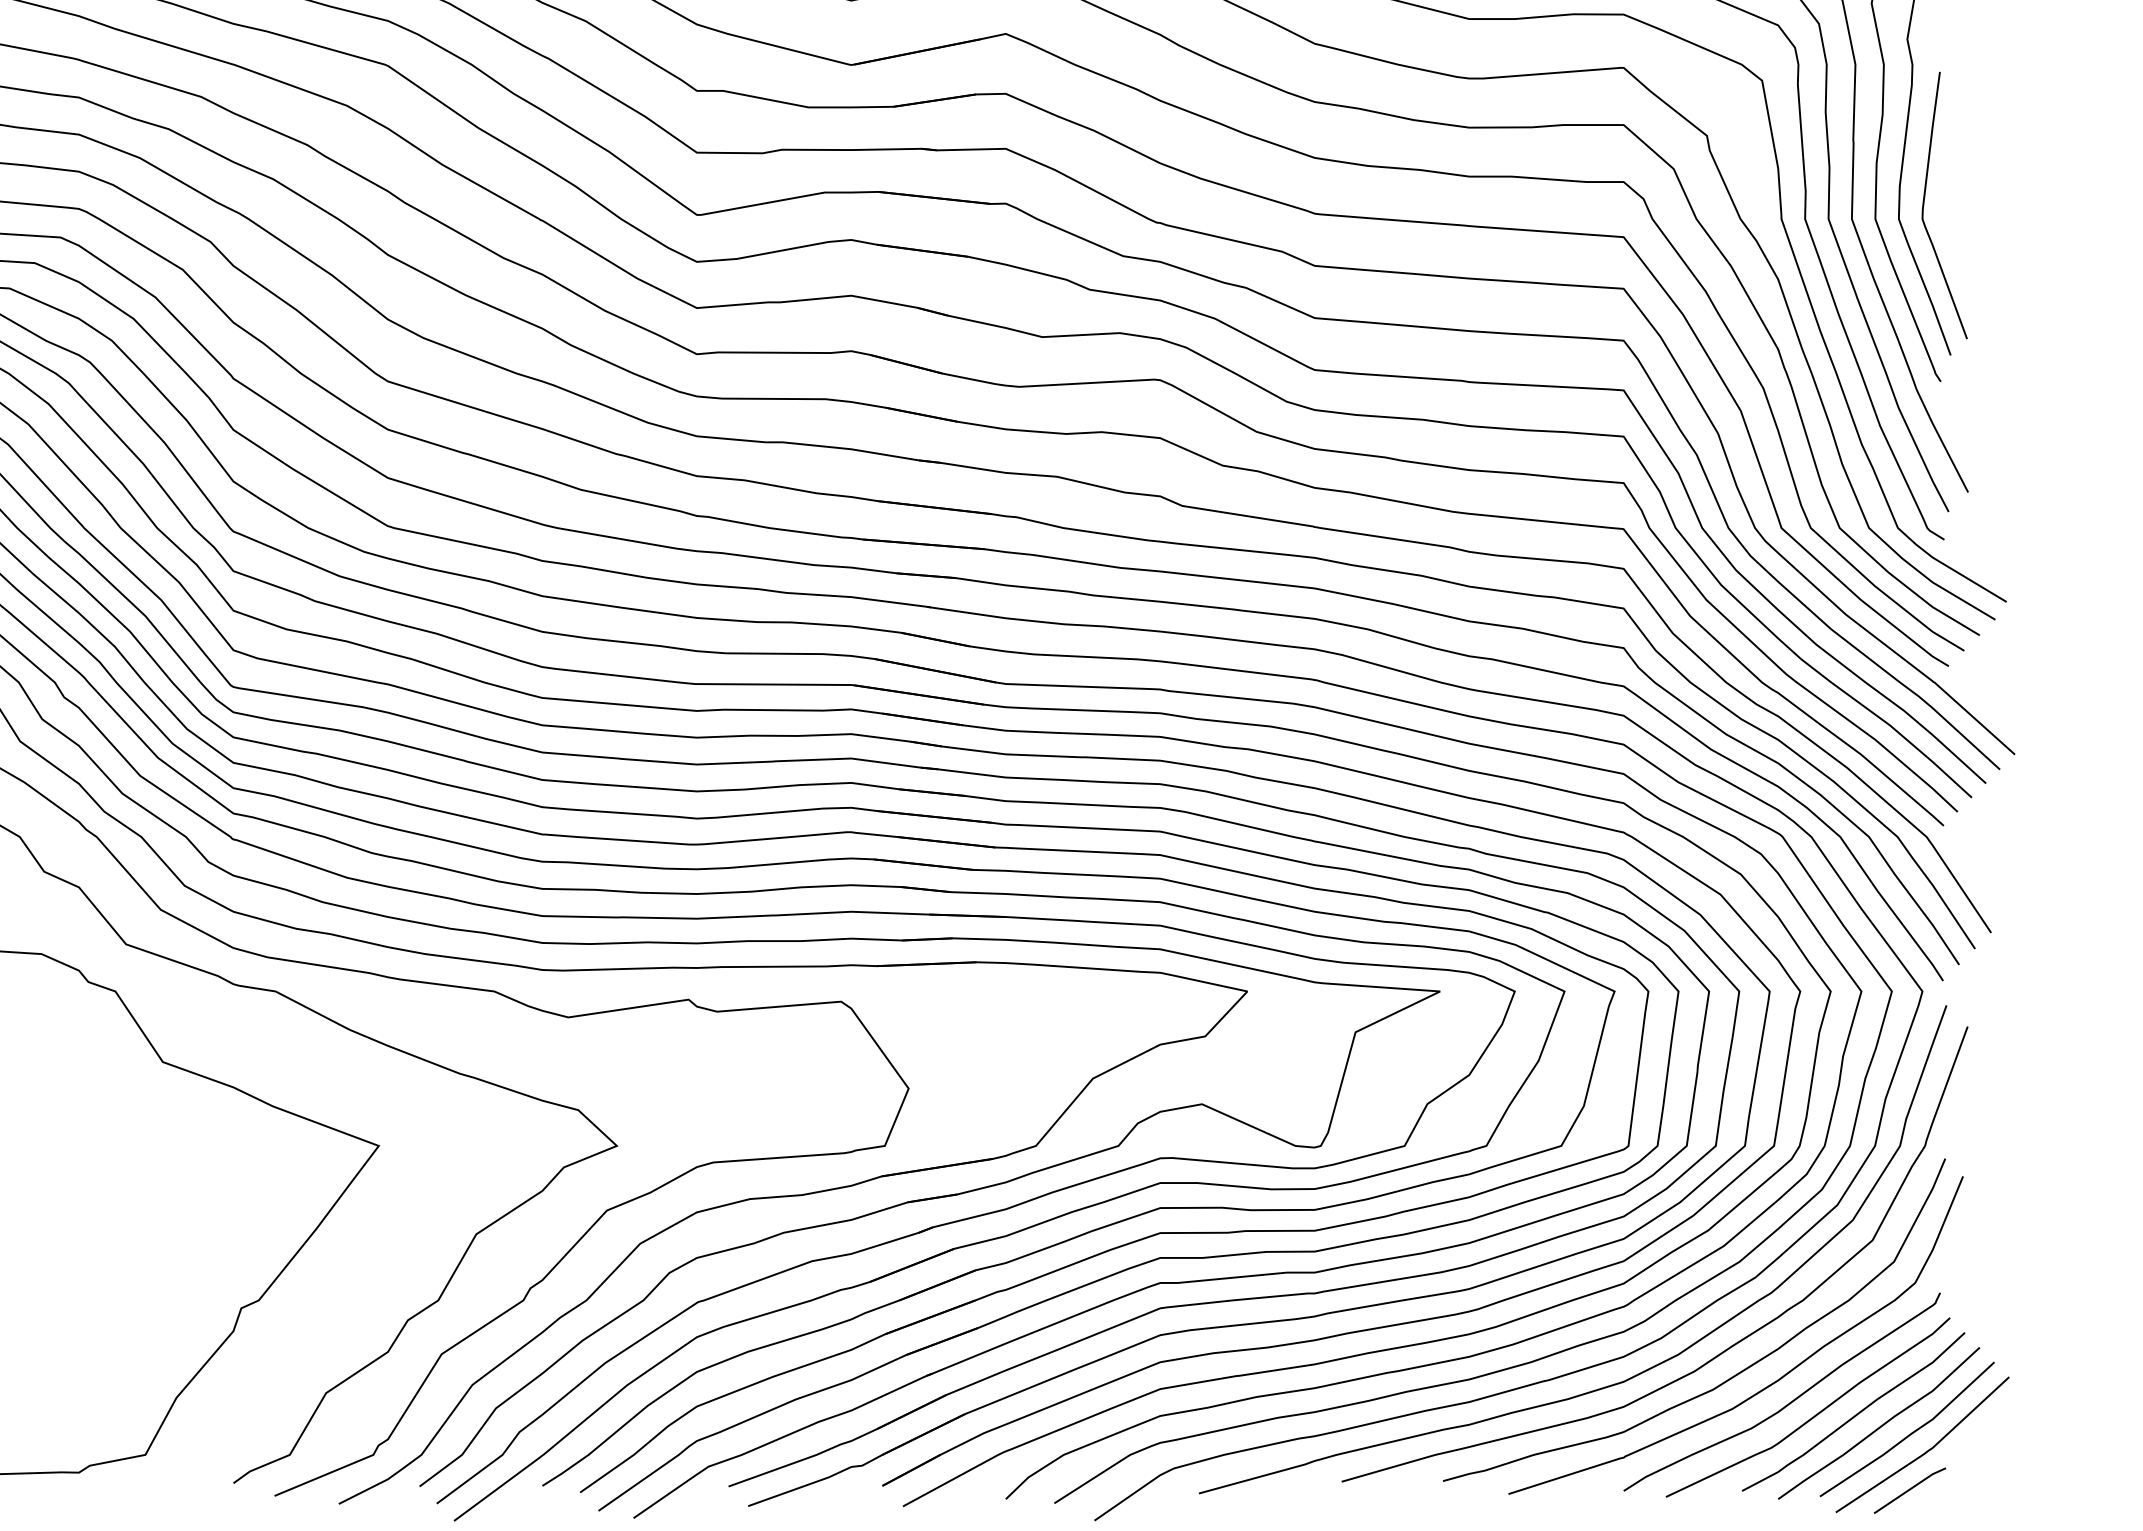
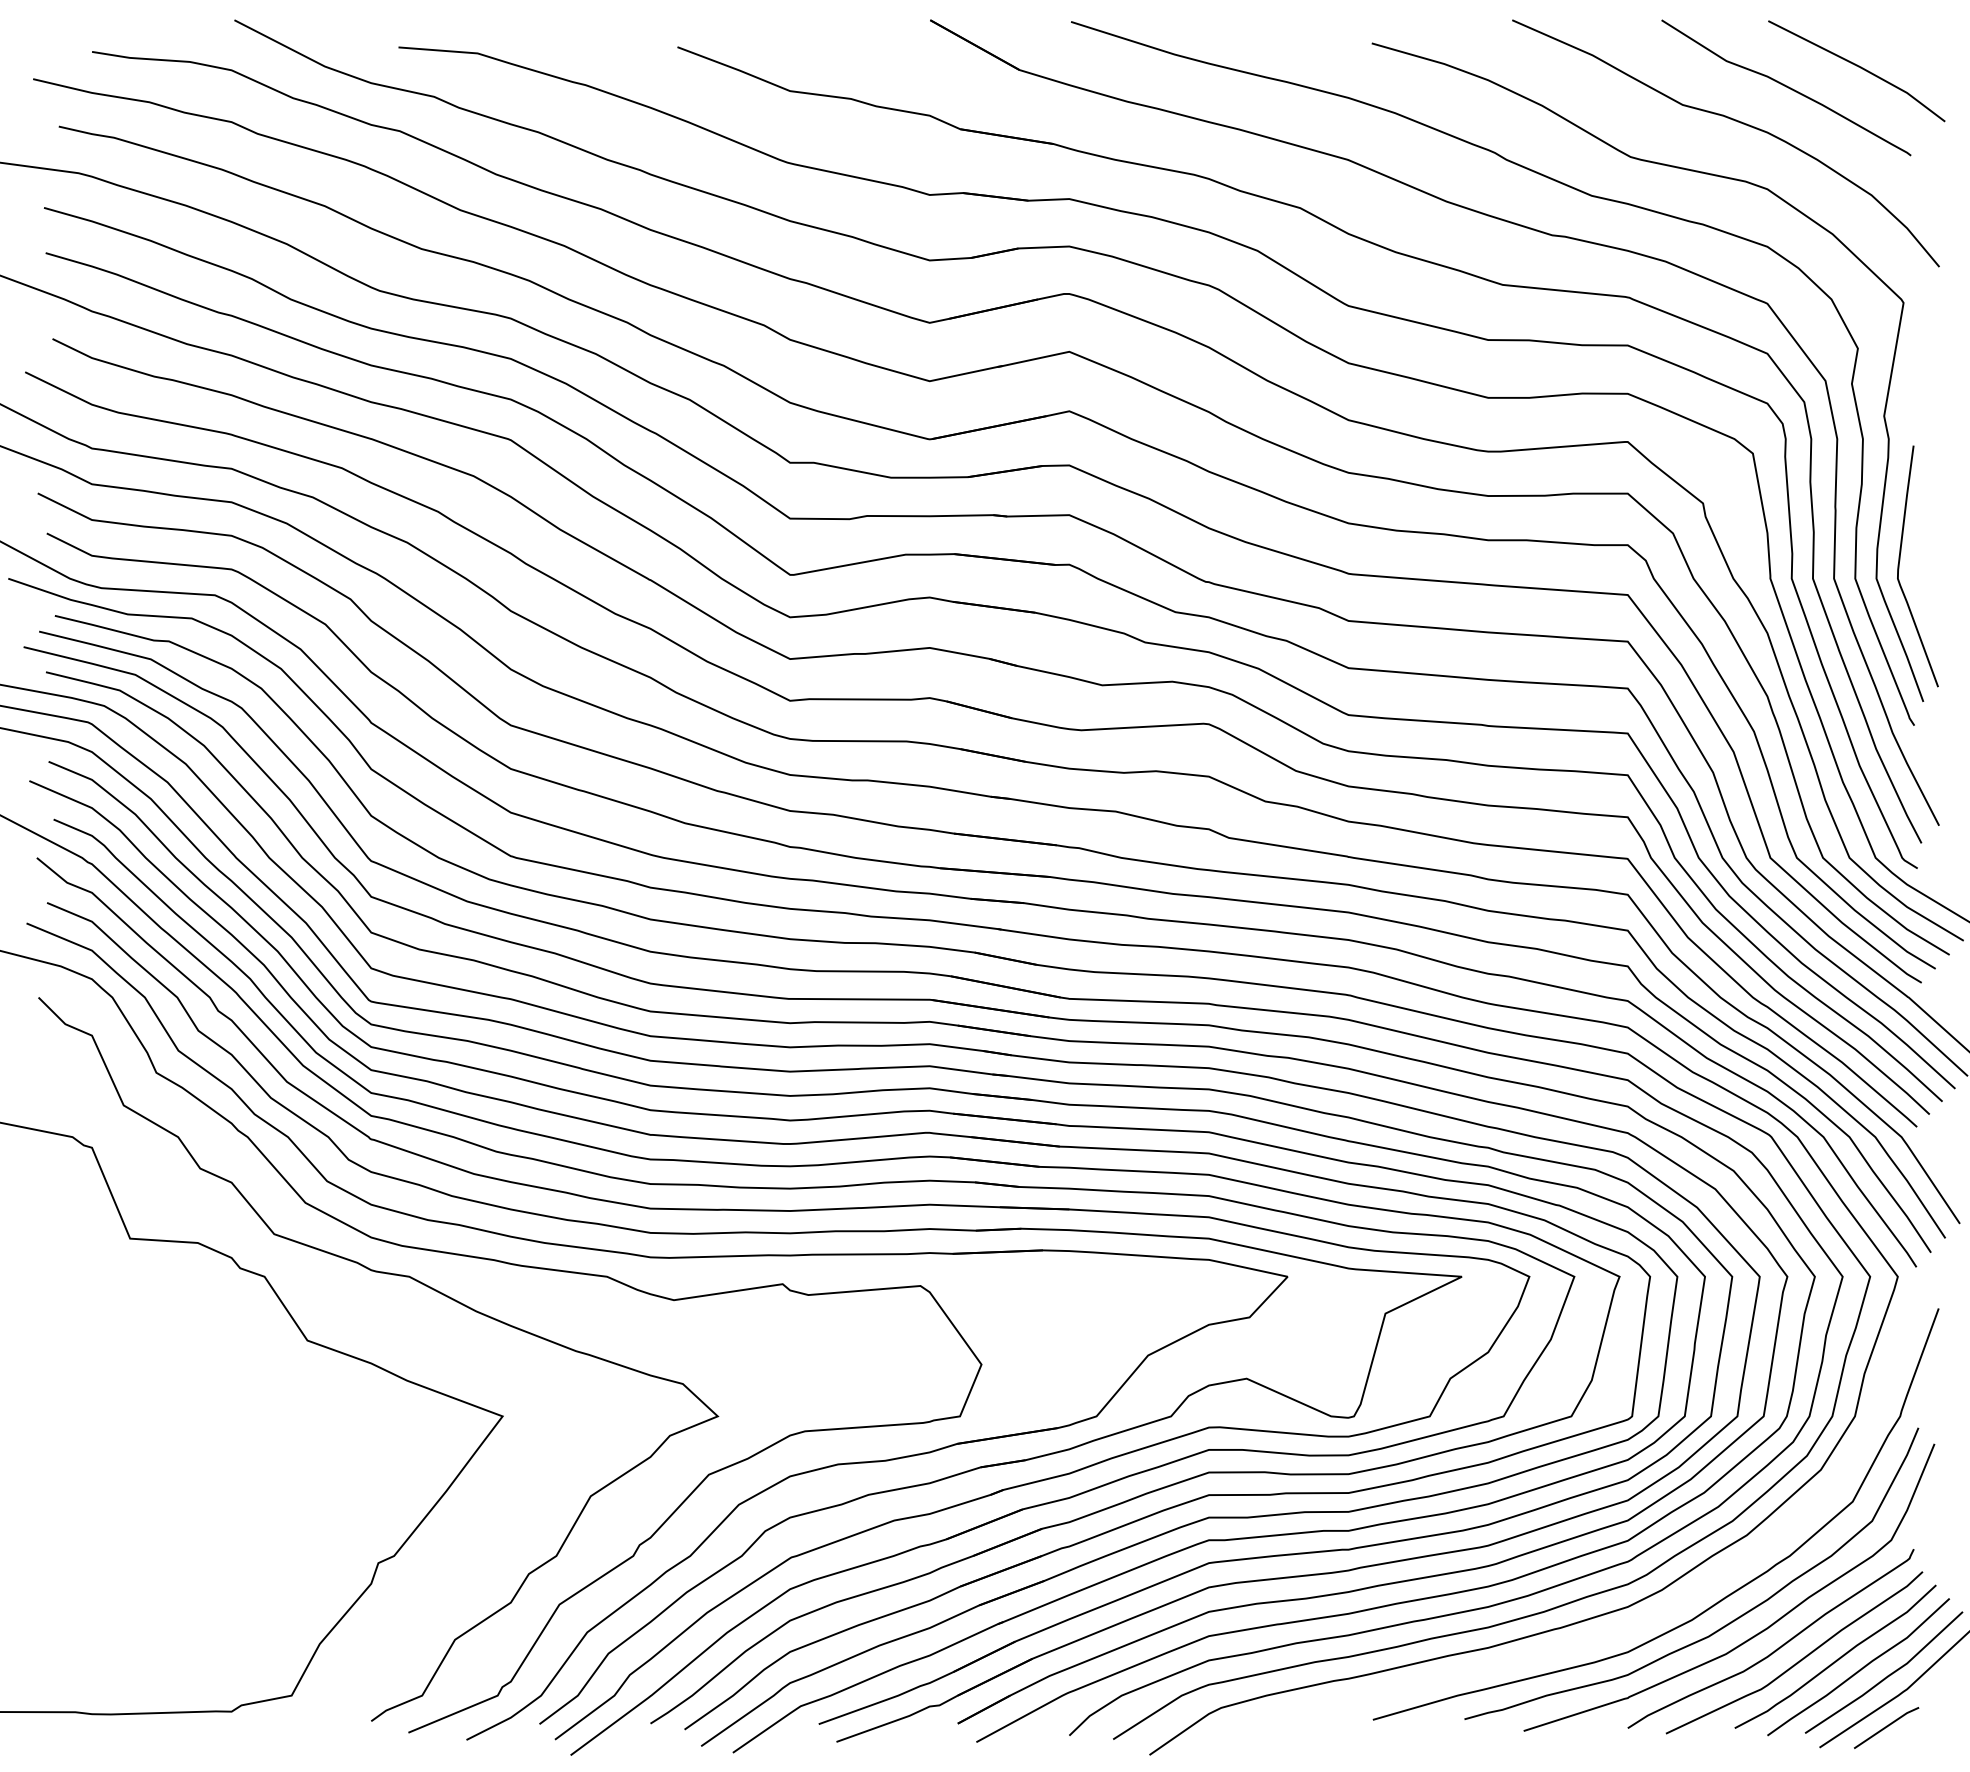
curve: (1634, 1375) -> (1637, 1623), removed

